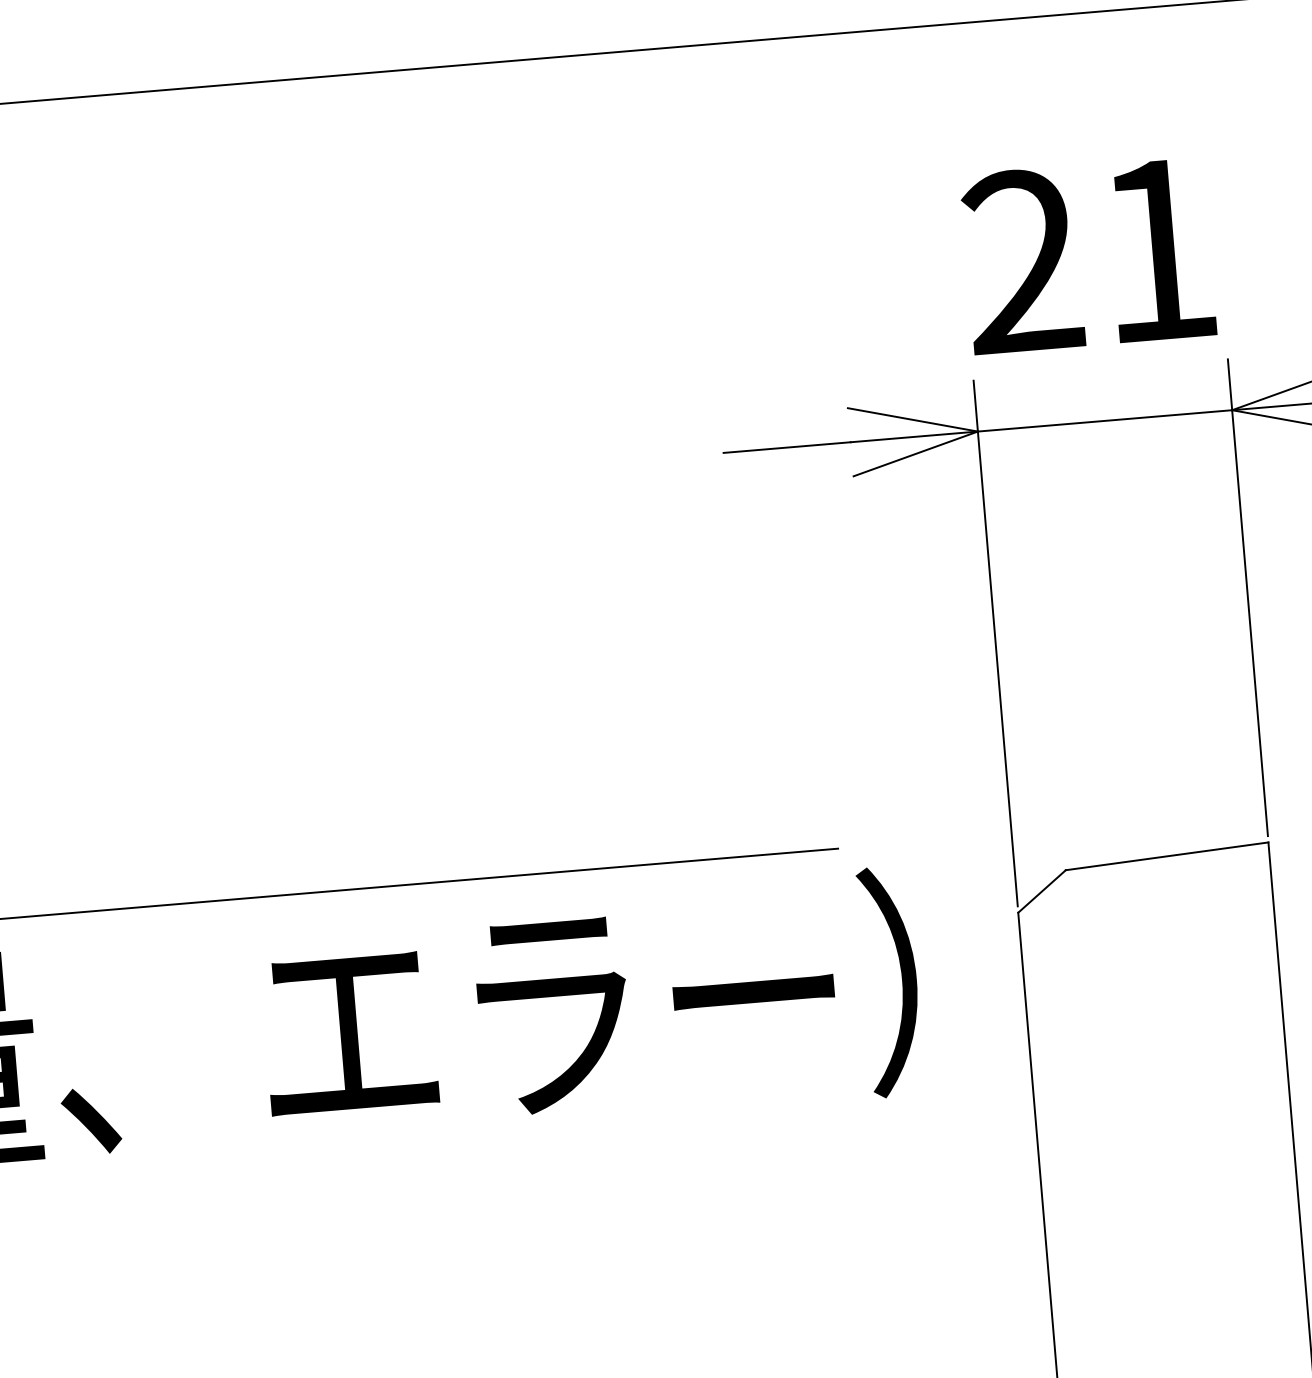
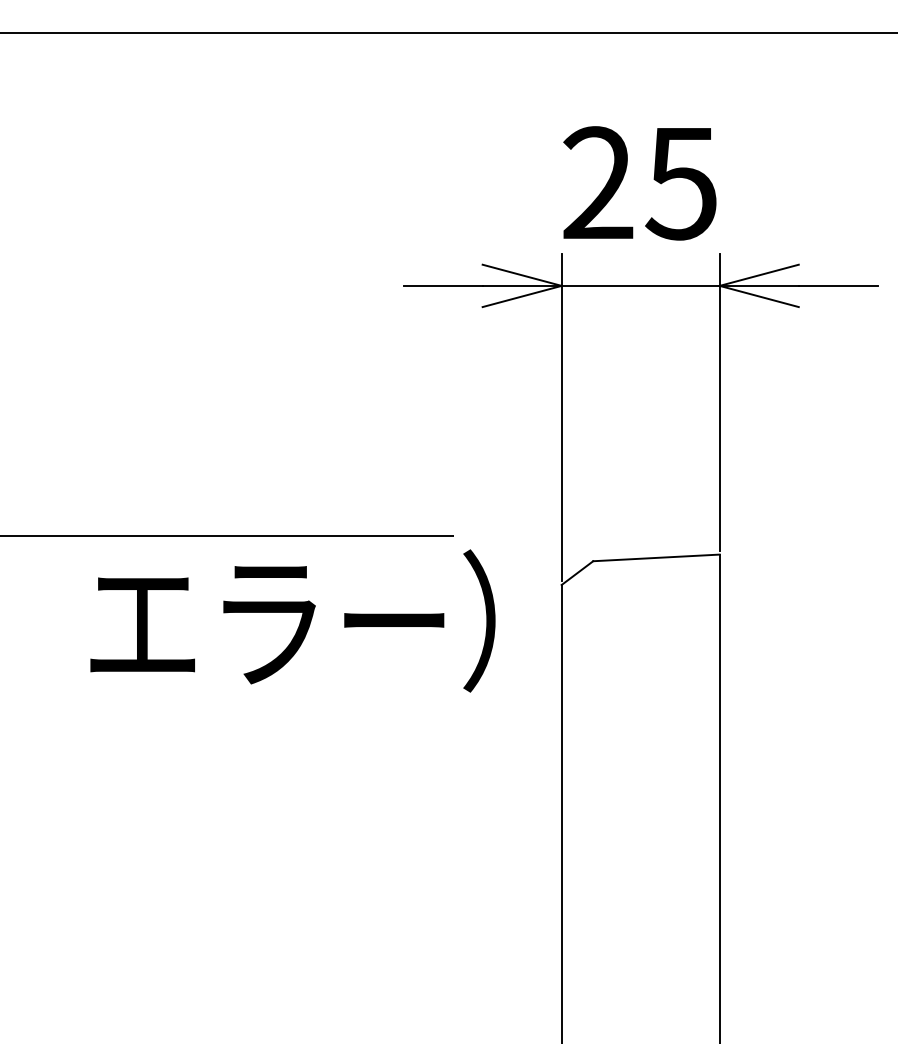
text: (1155, 252) -> (680, 184), 21 -> 25

